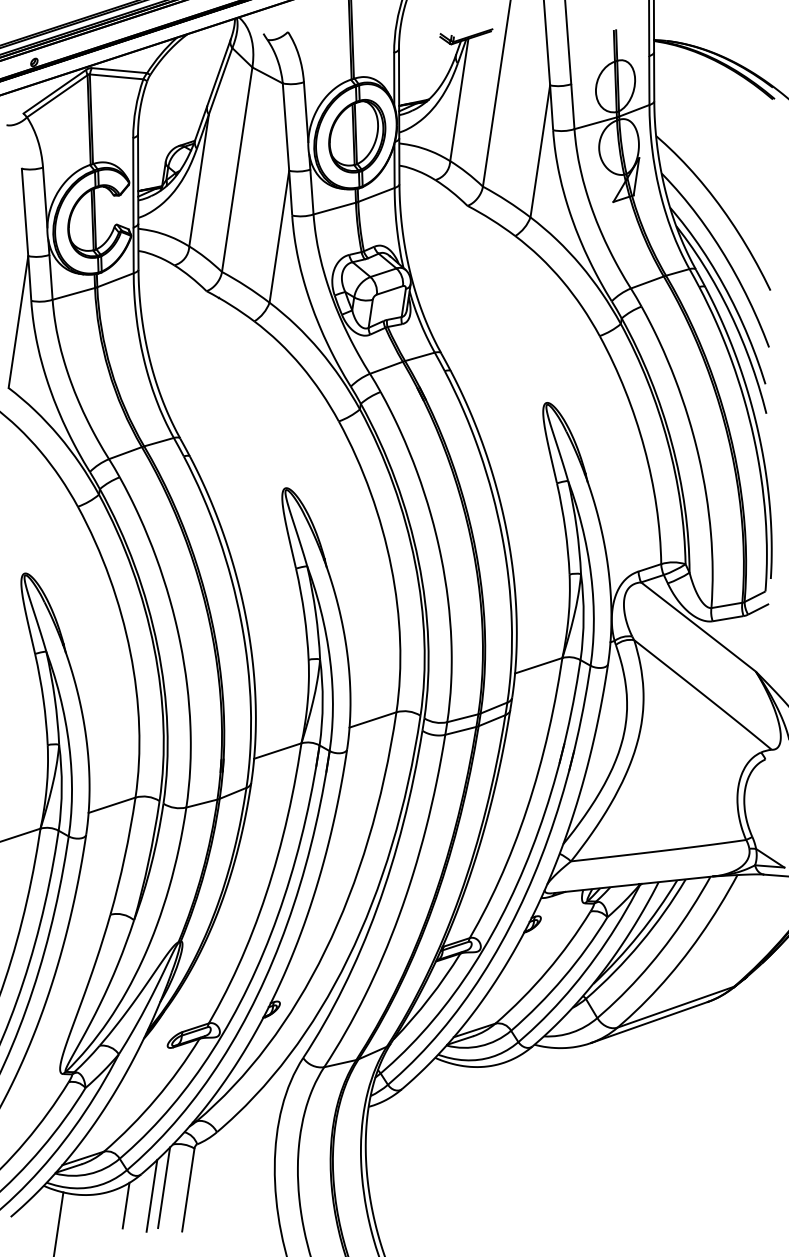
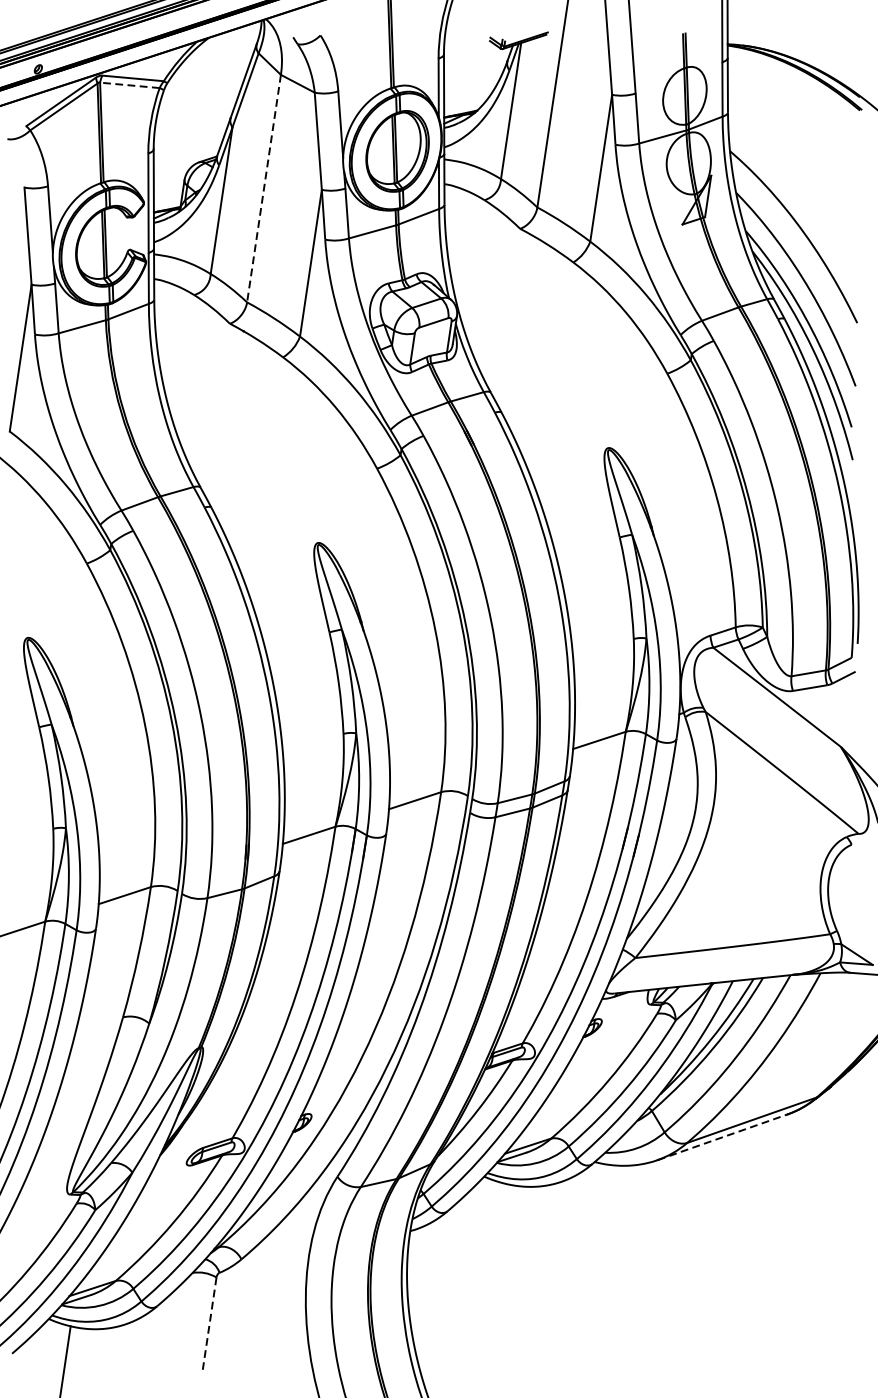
line: (116, 76) -> (129, 84), solid -> dashed
line: (237, 170) -> (264, 189), solid -> dashed
line: (649, 1022) -> (722, 1137), solid -> dashed
line: (164, 1187) -> (183, 1320), removed
line: (188, 1190) -> (209, 1324), solid -> dashed
line: (151, 1195) -> (168, 1329), removed
line: (125, 1205) -> (139, 1340), removed

